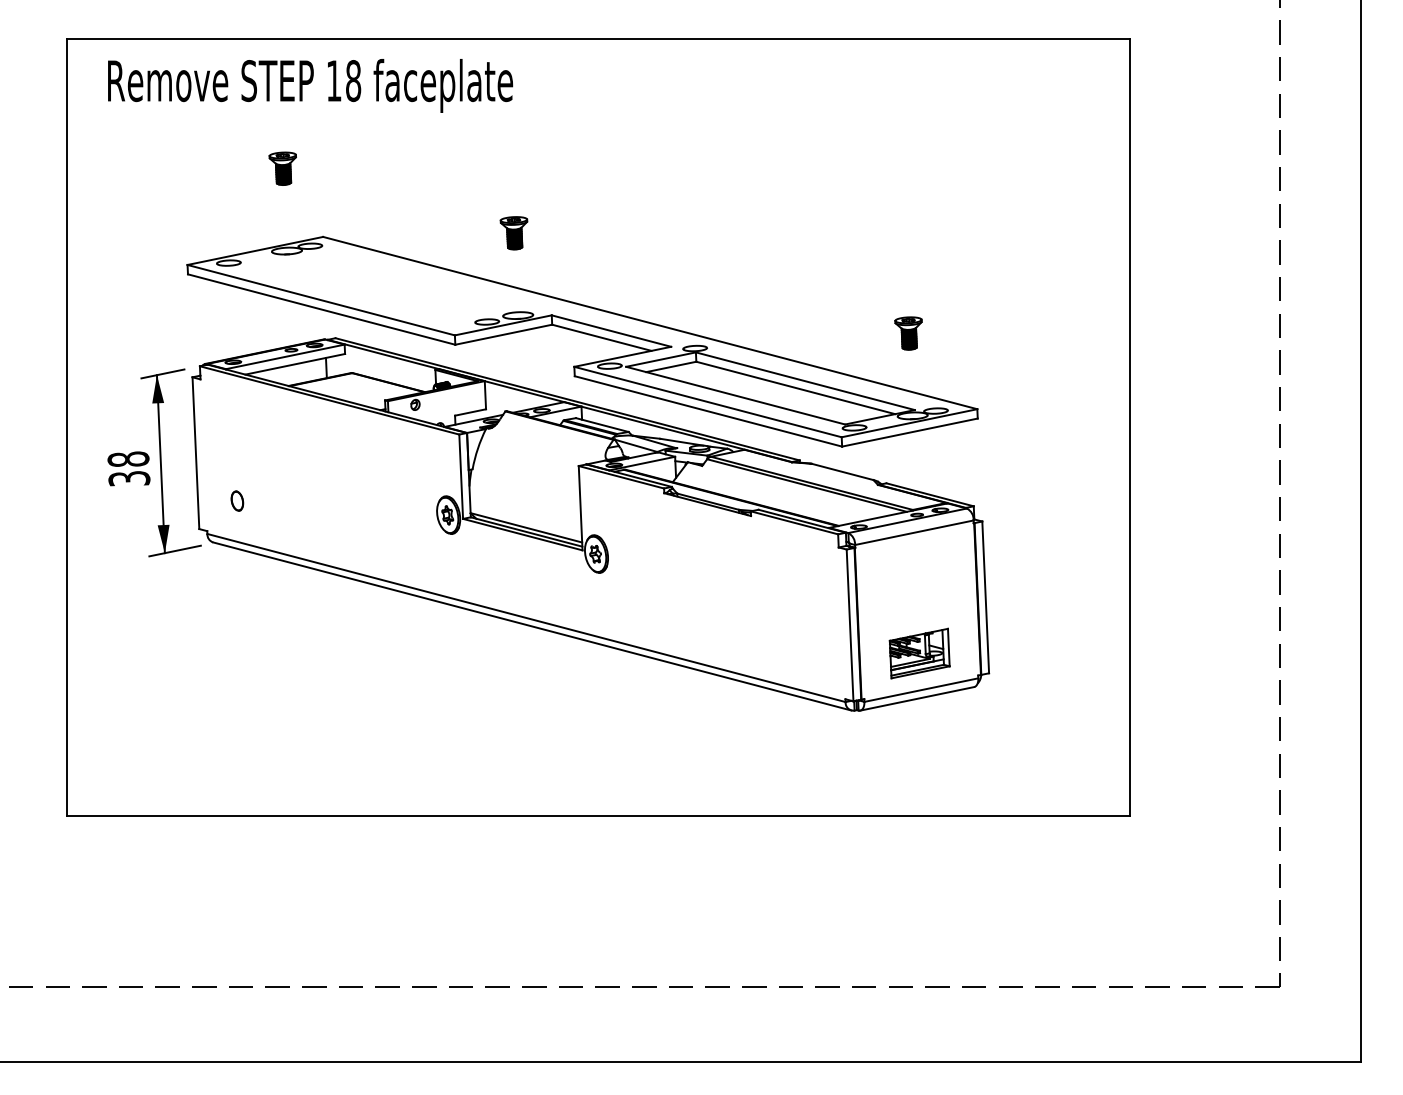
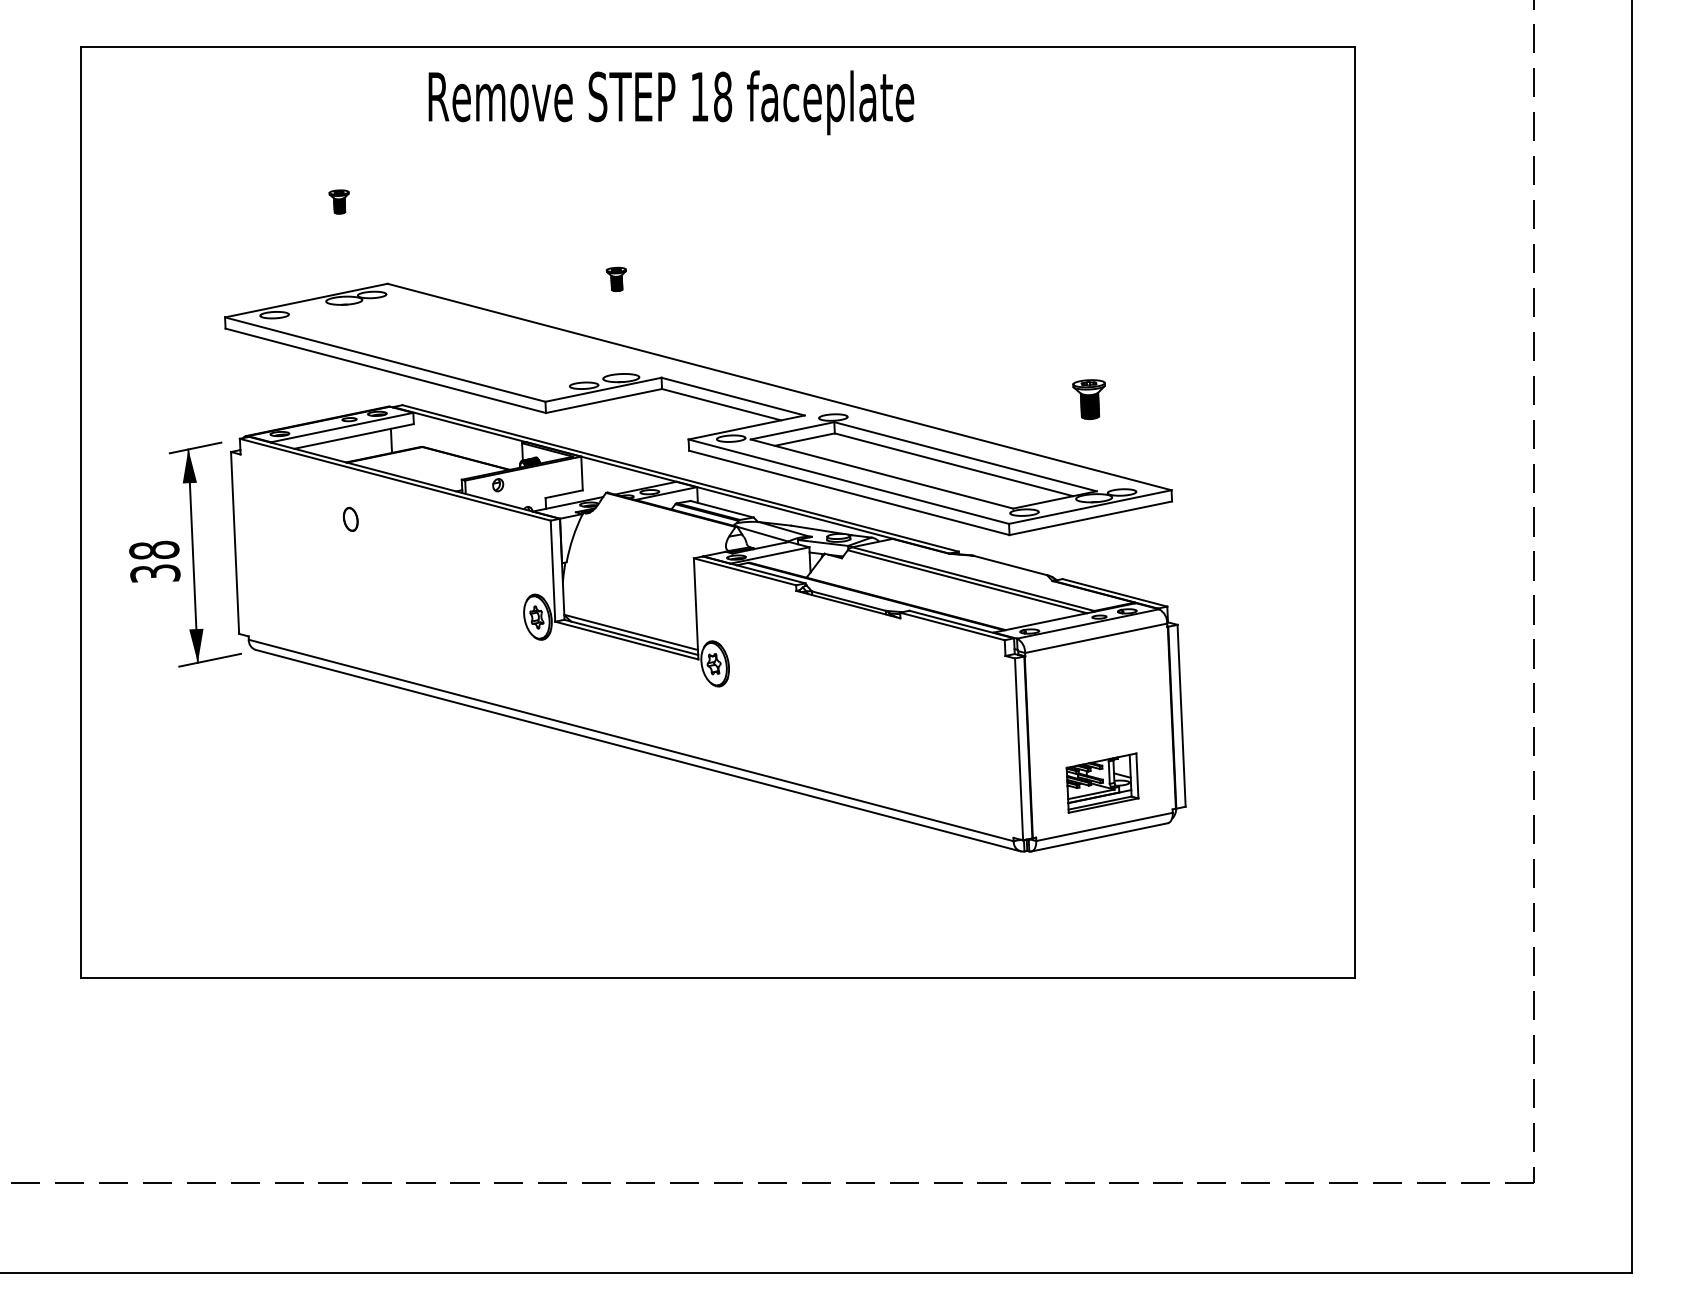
text: (310, 85) -> (671, 102), moved
part: (282, 168) -> (338, 201), size x0.6
part: (514, 233) -> (616, 279), size x0.6
part: (237, 500) -> (350, 518), moved

